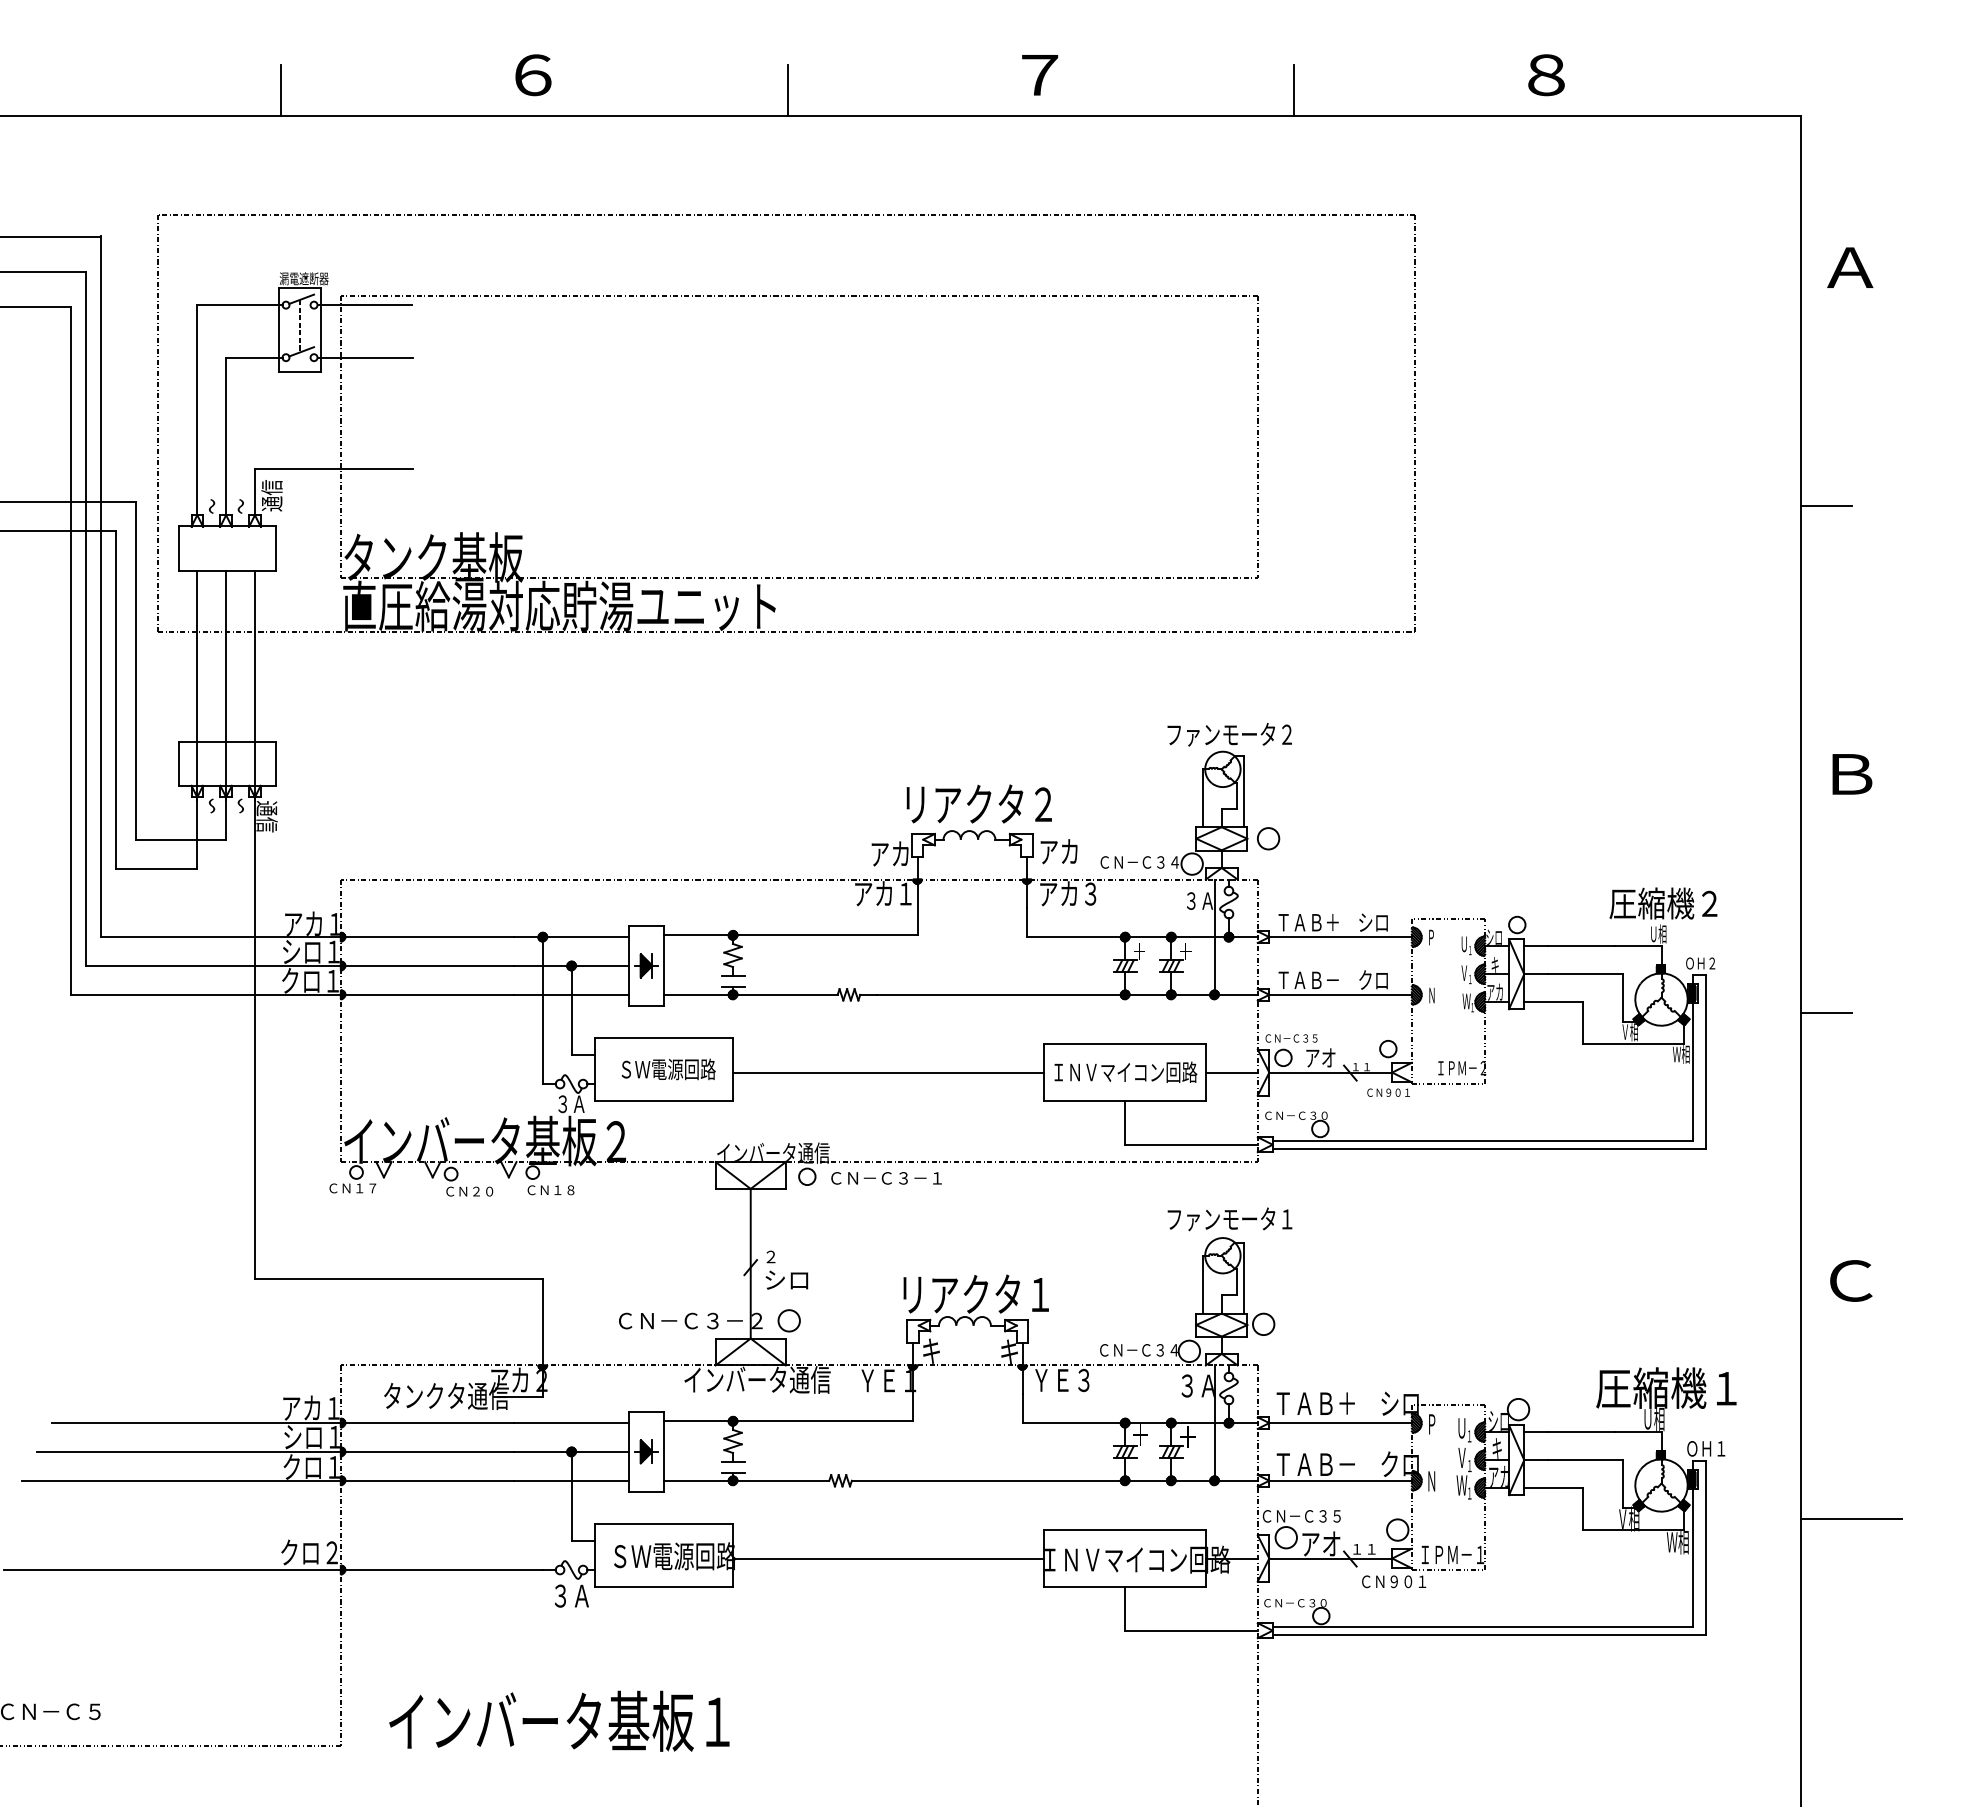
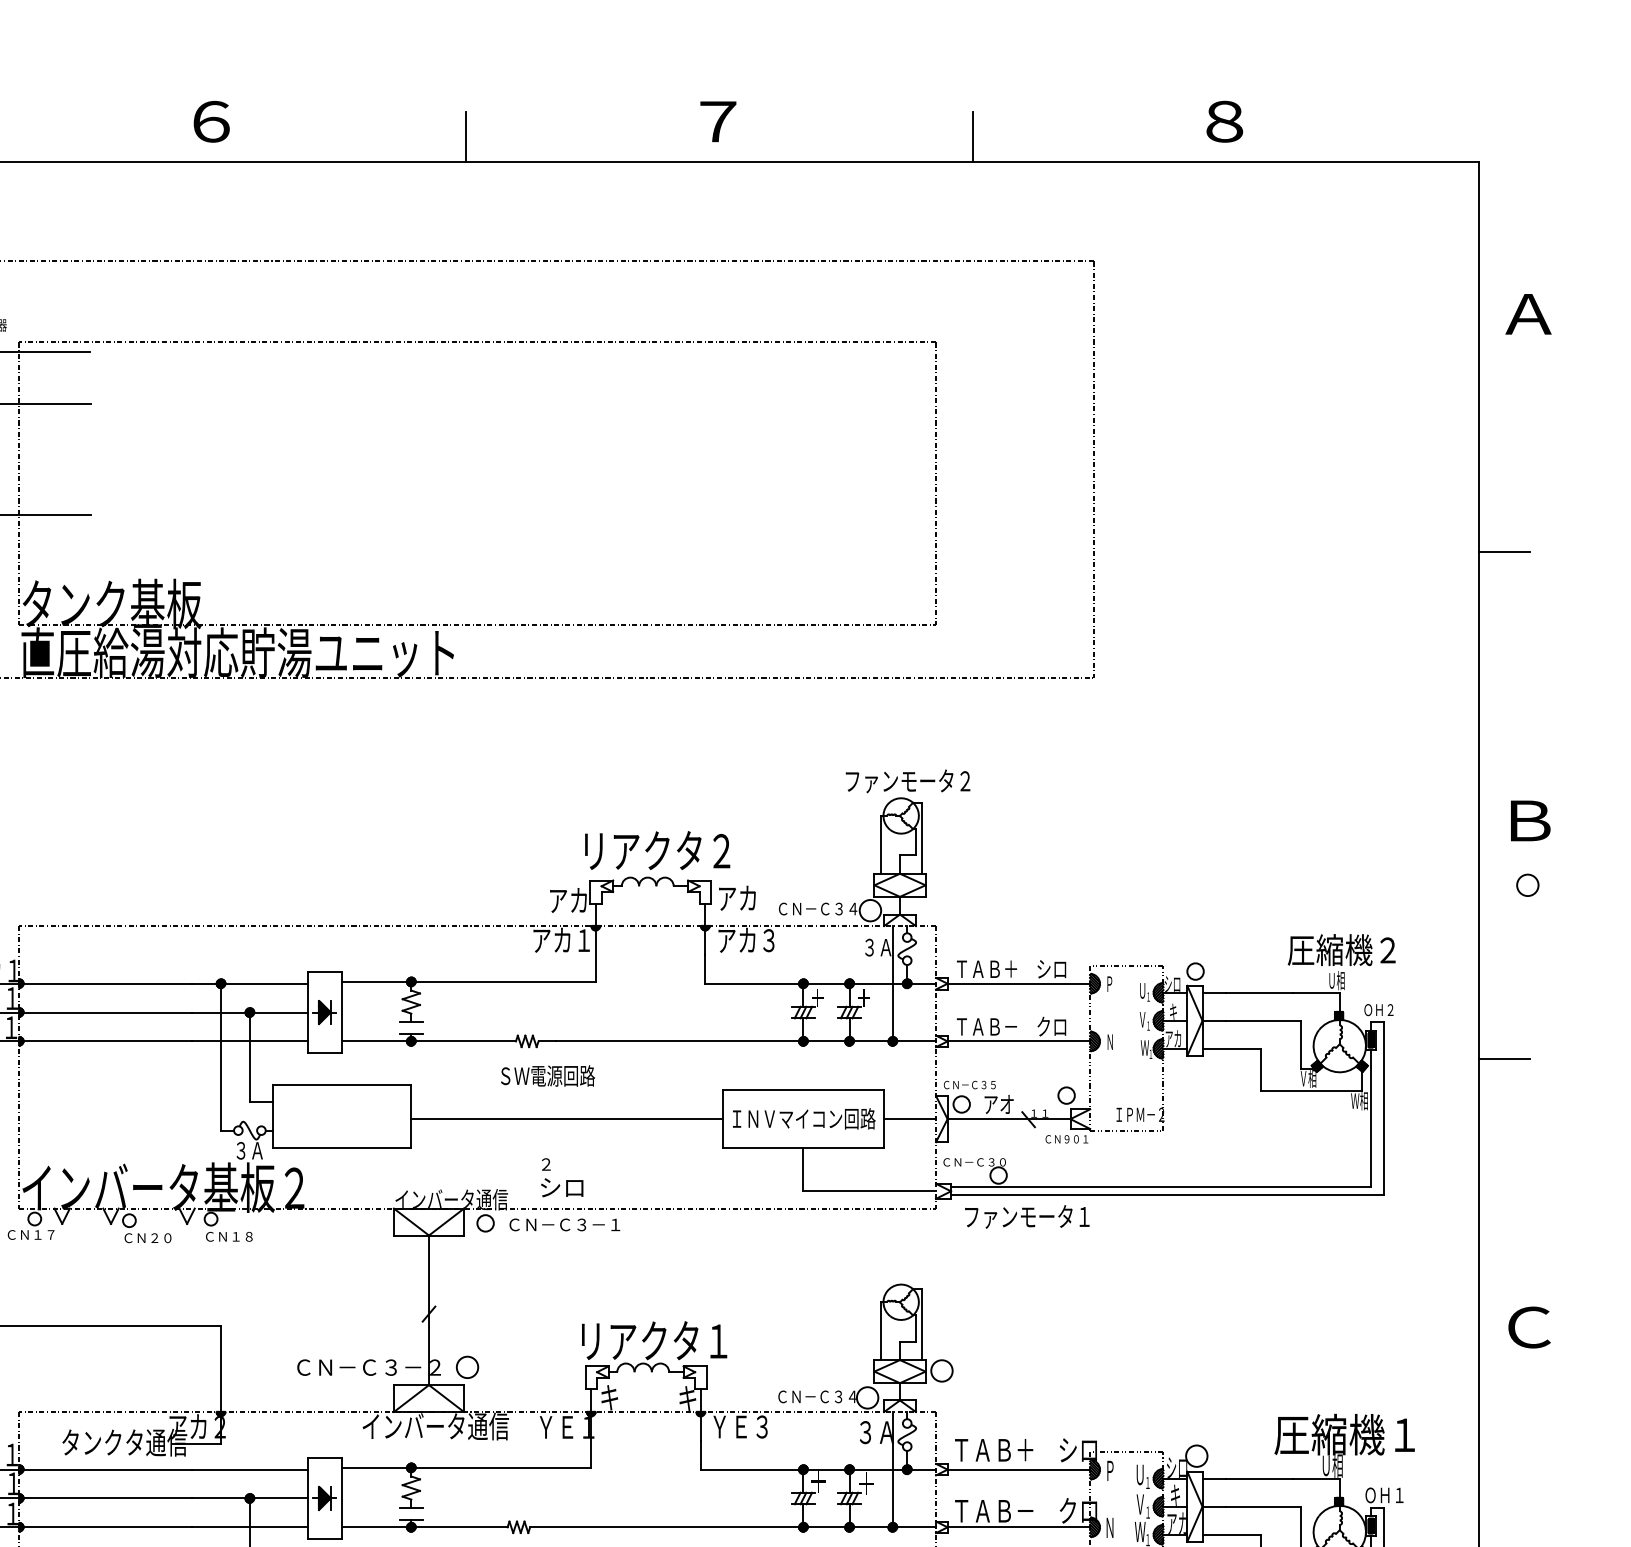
circle: (1268, 838) -> (1527, 885), moved
text: (668, 1069) -> (547, 1076), moved
text: (1229, 1219) -> (1026, 1217), moved
text: (786, 1269) -> (561, 1177), moved

